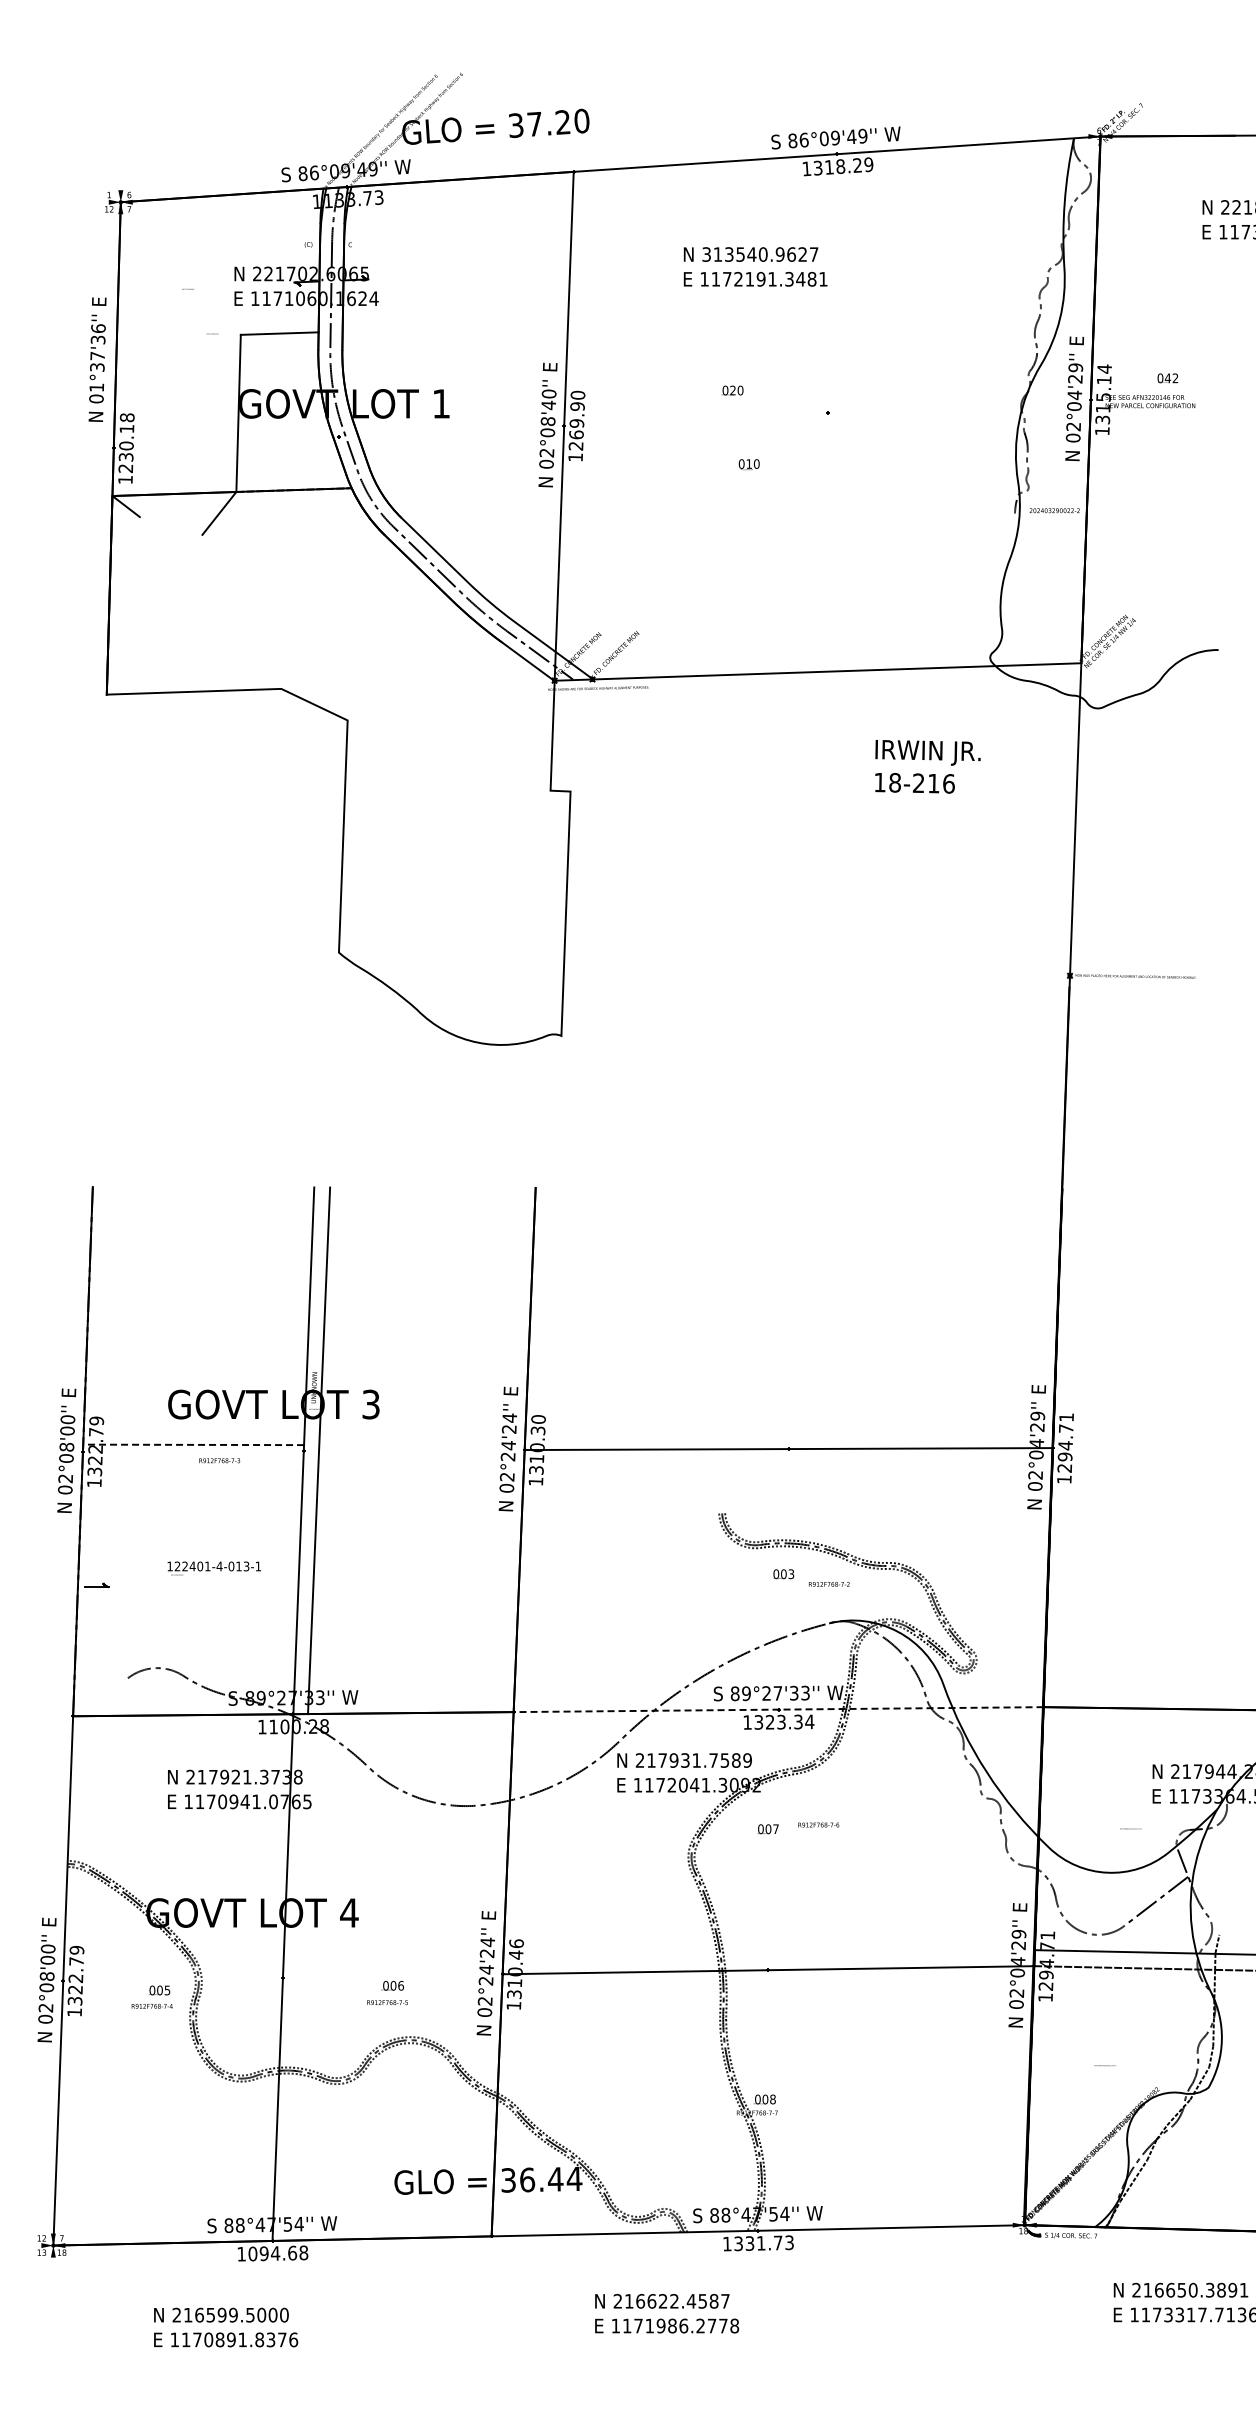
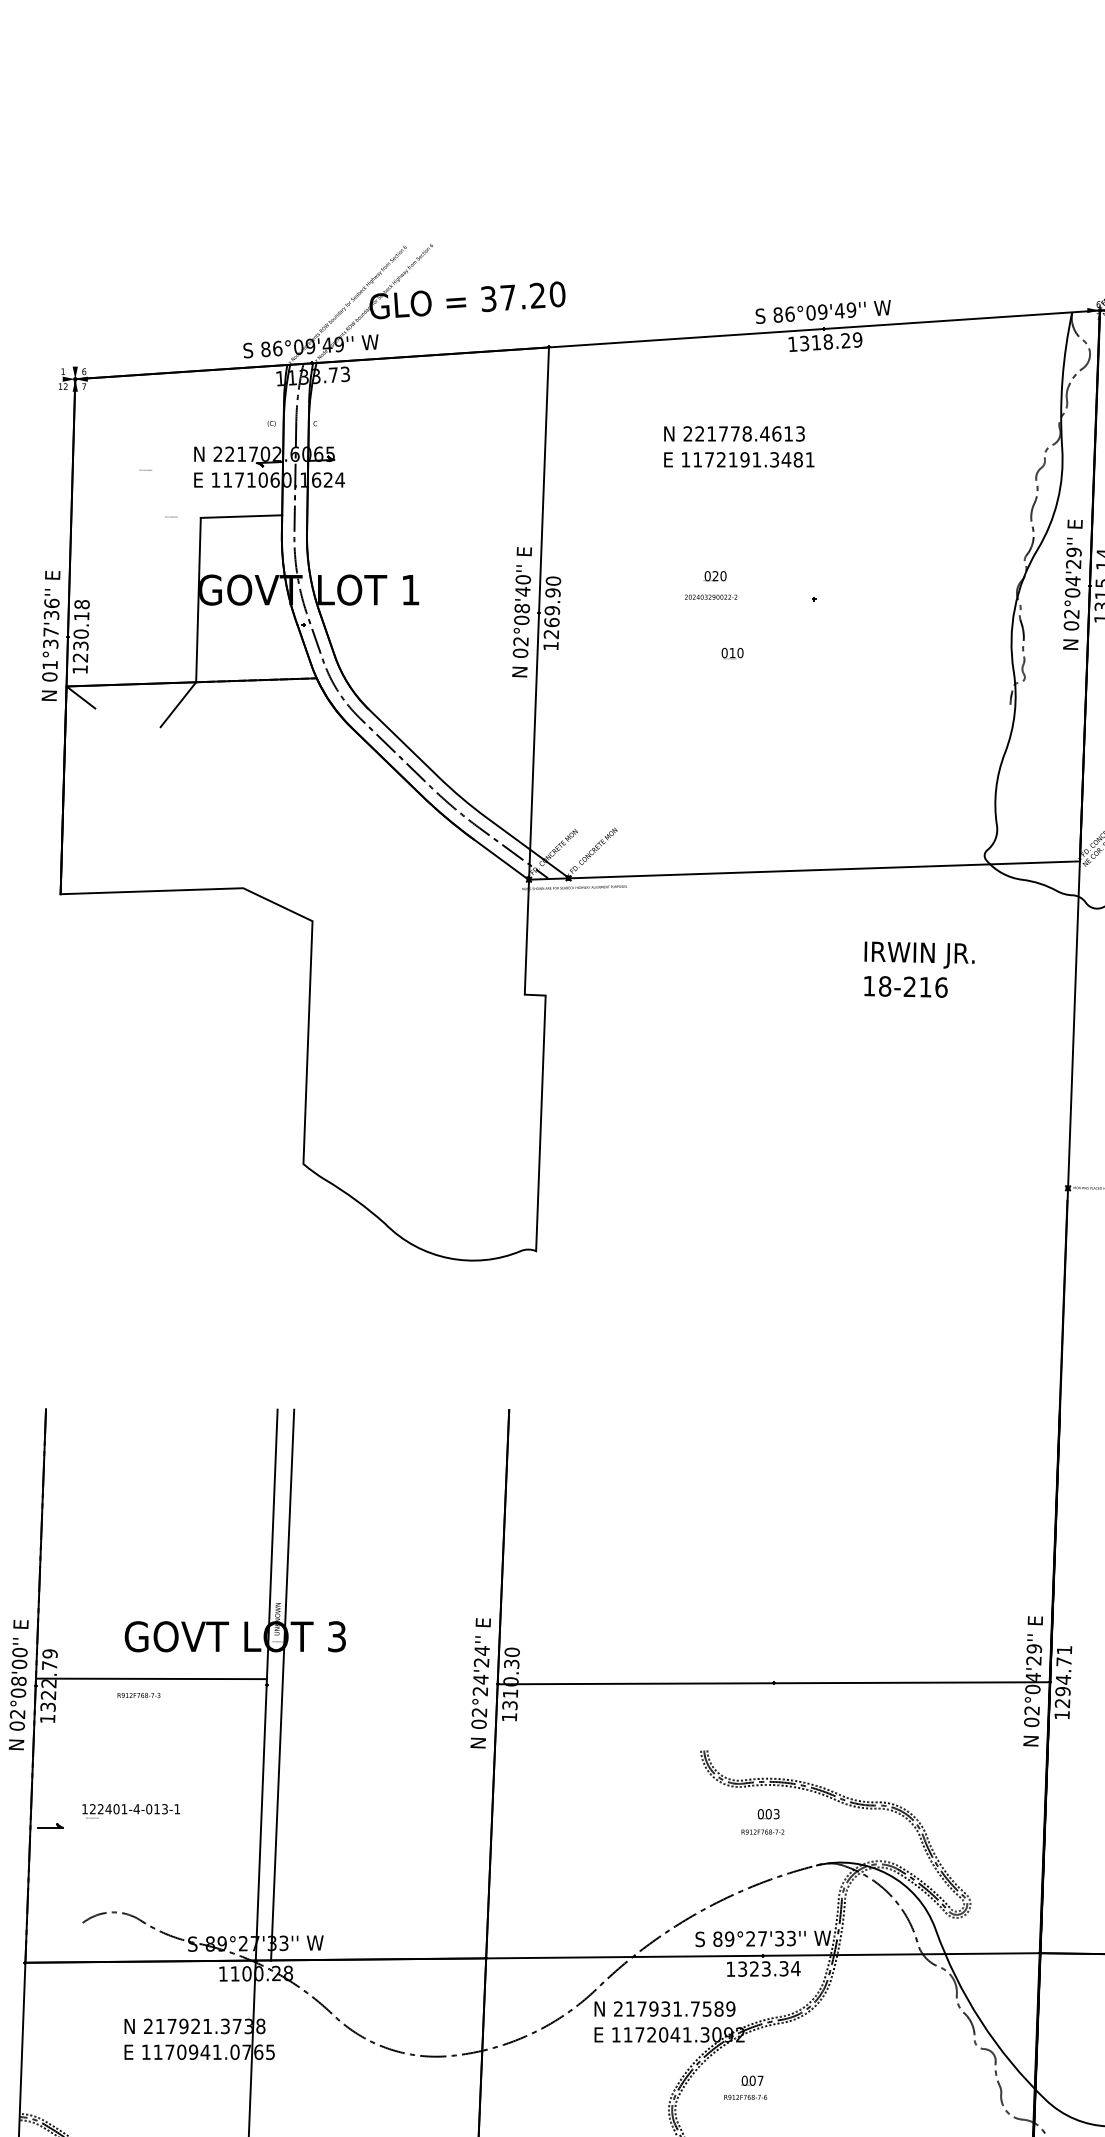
text: (760, 254) -> (744, 433), 313540.9627 -> 221778.4613
text: (97, 359) -> (50, 635), moved
text: (1054, 510) -> (710, 597), moved
line: (193, 1444) -> (151, 1678), dashed -> solid
text: (219, 1460) -> (138, 1695), moved
text: (213, 1568) -> (130, 1811), moved
text: (829, 1584) -> (763, 1832), moved
line: (778, 1709) -> (763, 1955), dashed -> solid
text: (818, 1824) -> (745, 2096), moved

